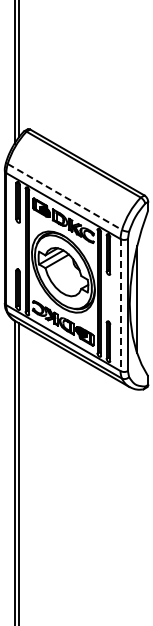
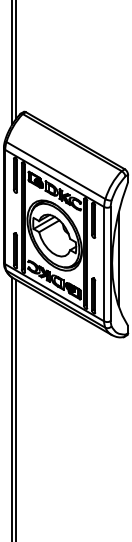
line: (64, 196) -> (55, 170), dashed -> solid
line: (120, 305) -> (104, 264), dashed -> solid

